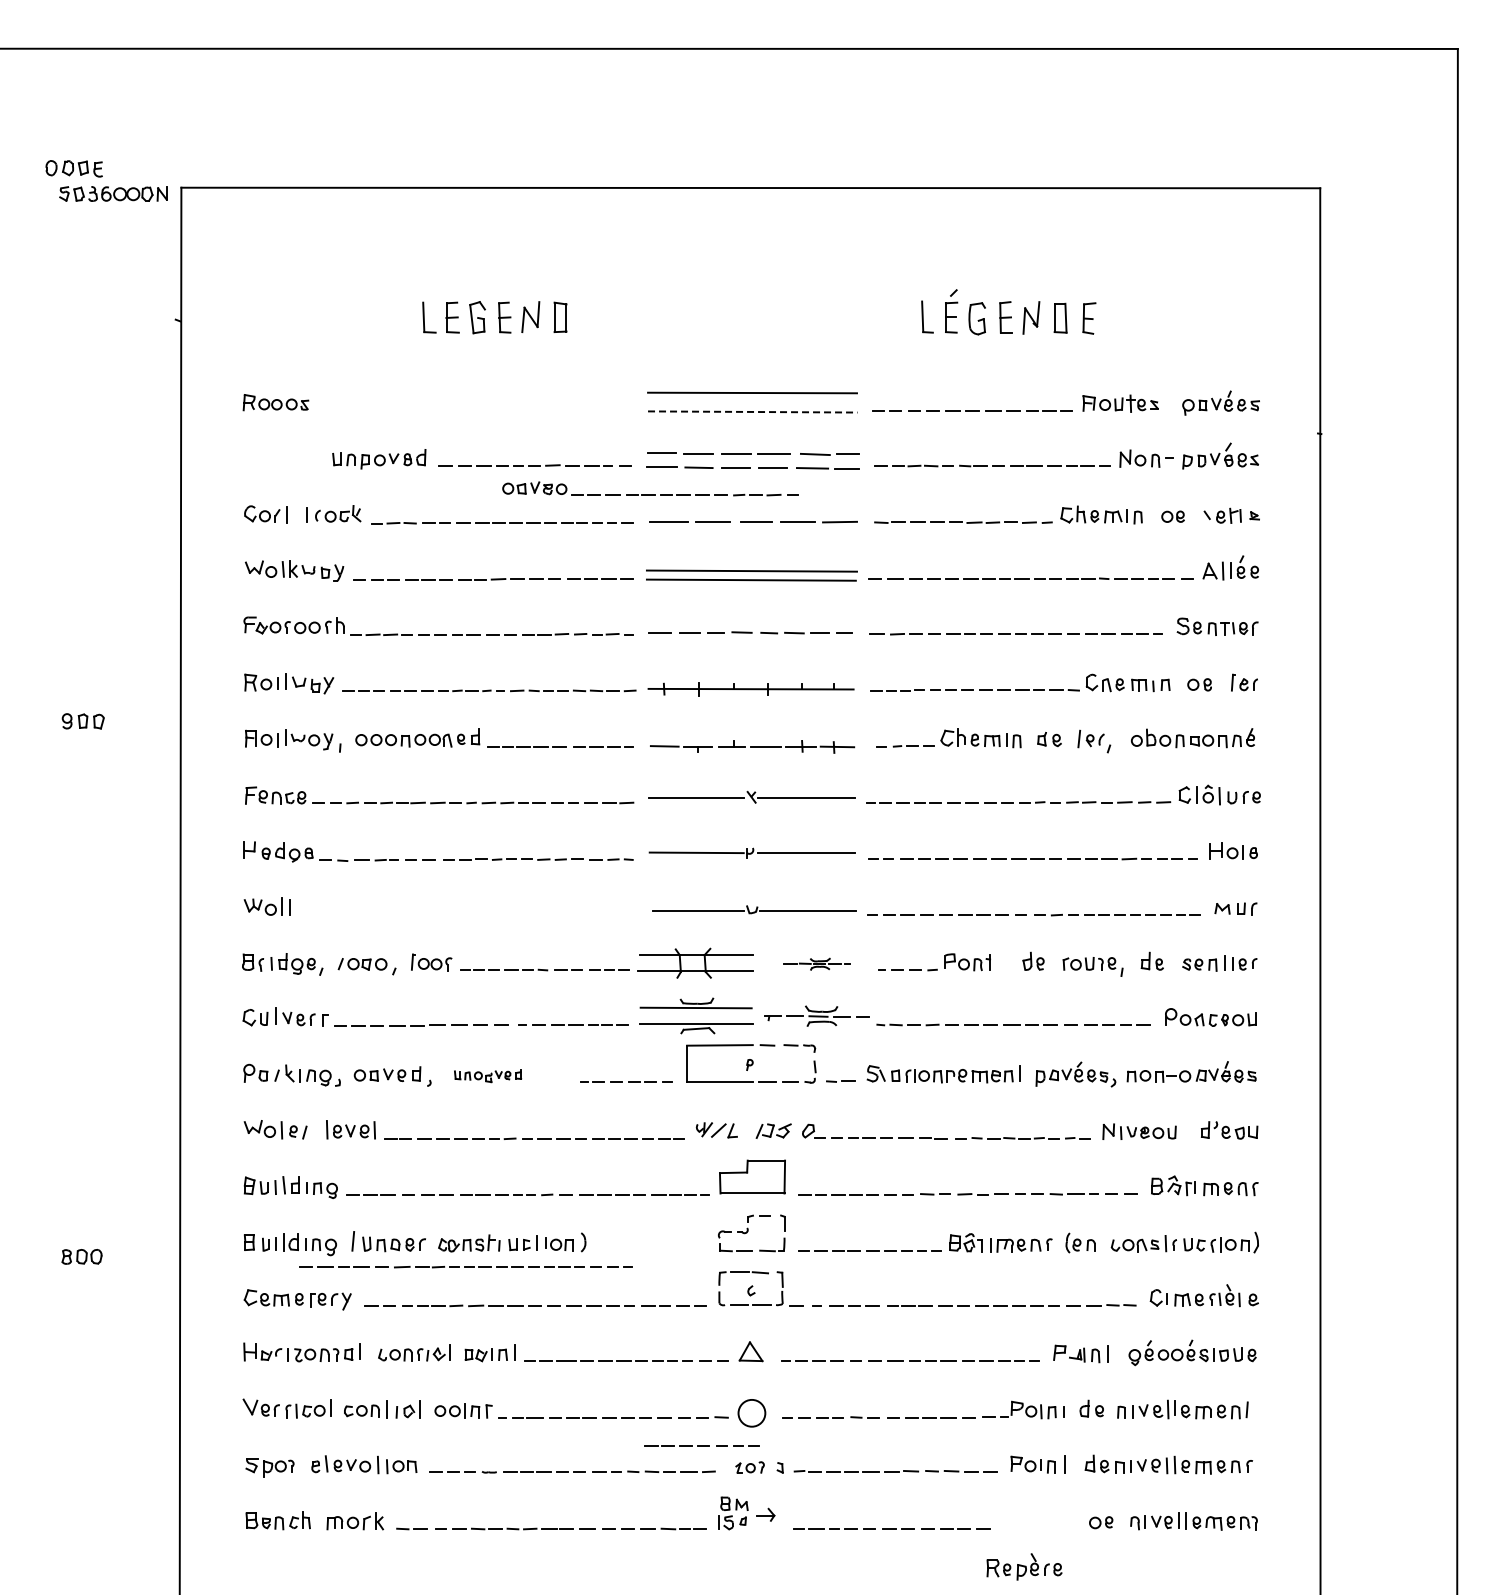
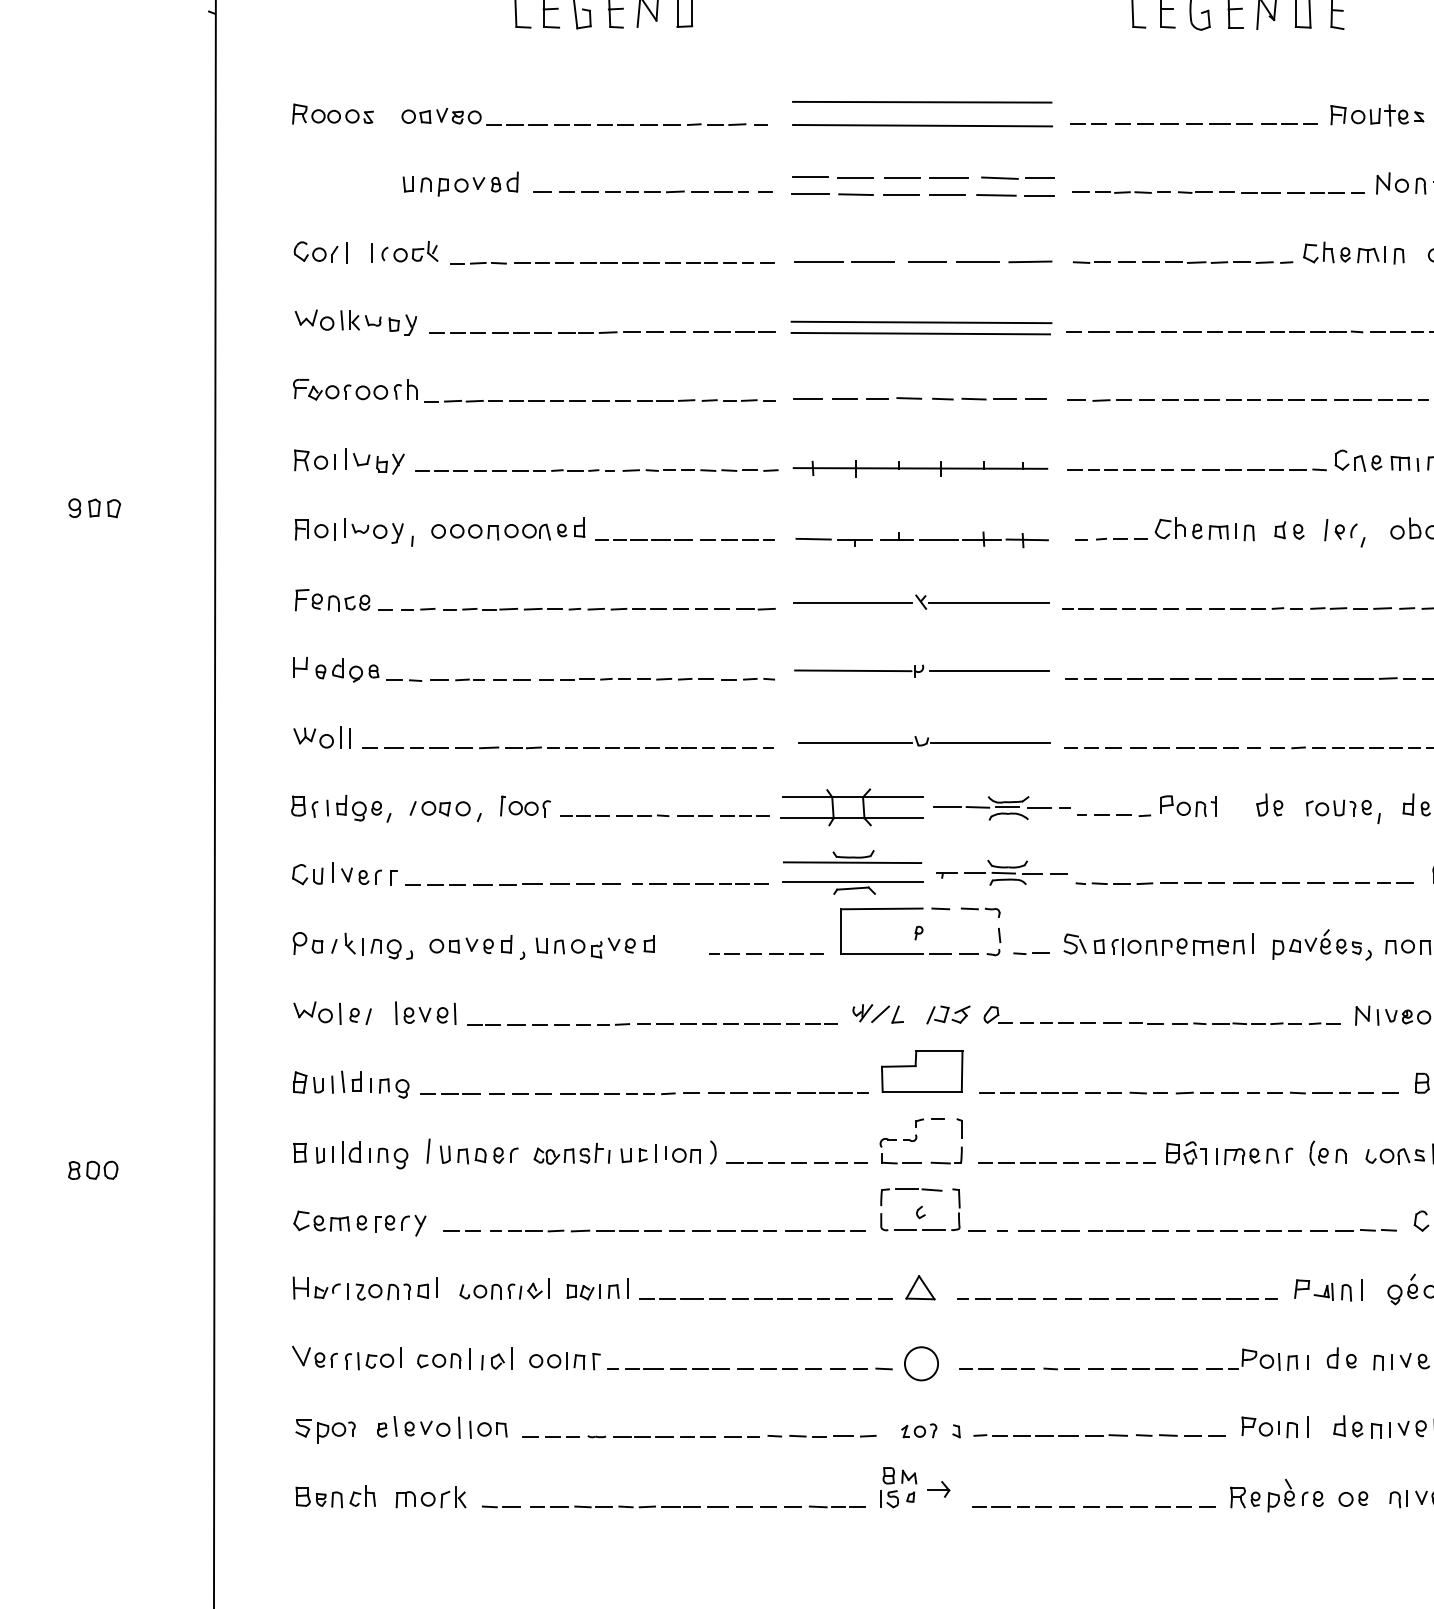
line: (752, 411) -> (922, 125), dashed -> solid
part: (650, 488) -> (584, 116), moved
part: (816, 964) -> (1001, 808), size x1.67
part: (487, 1075) -> (594, 946), size x1.43
part: (465, 1267) -> (567, 748), moved
line: (701, 1445) -> (796, 1162), moved
part: (1024, 1566) -> (1277, 1495), moved

